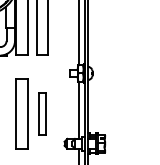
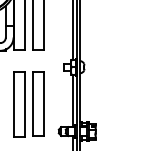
part: (42, 113) -> (38, 103), size x1.67

